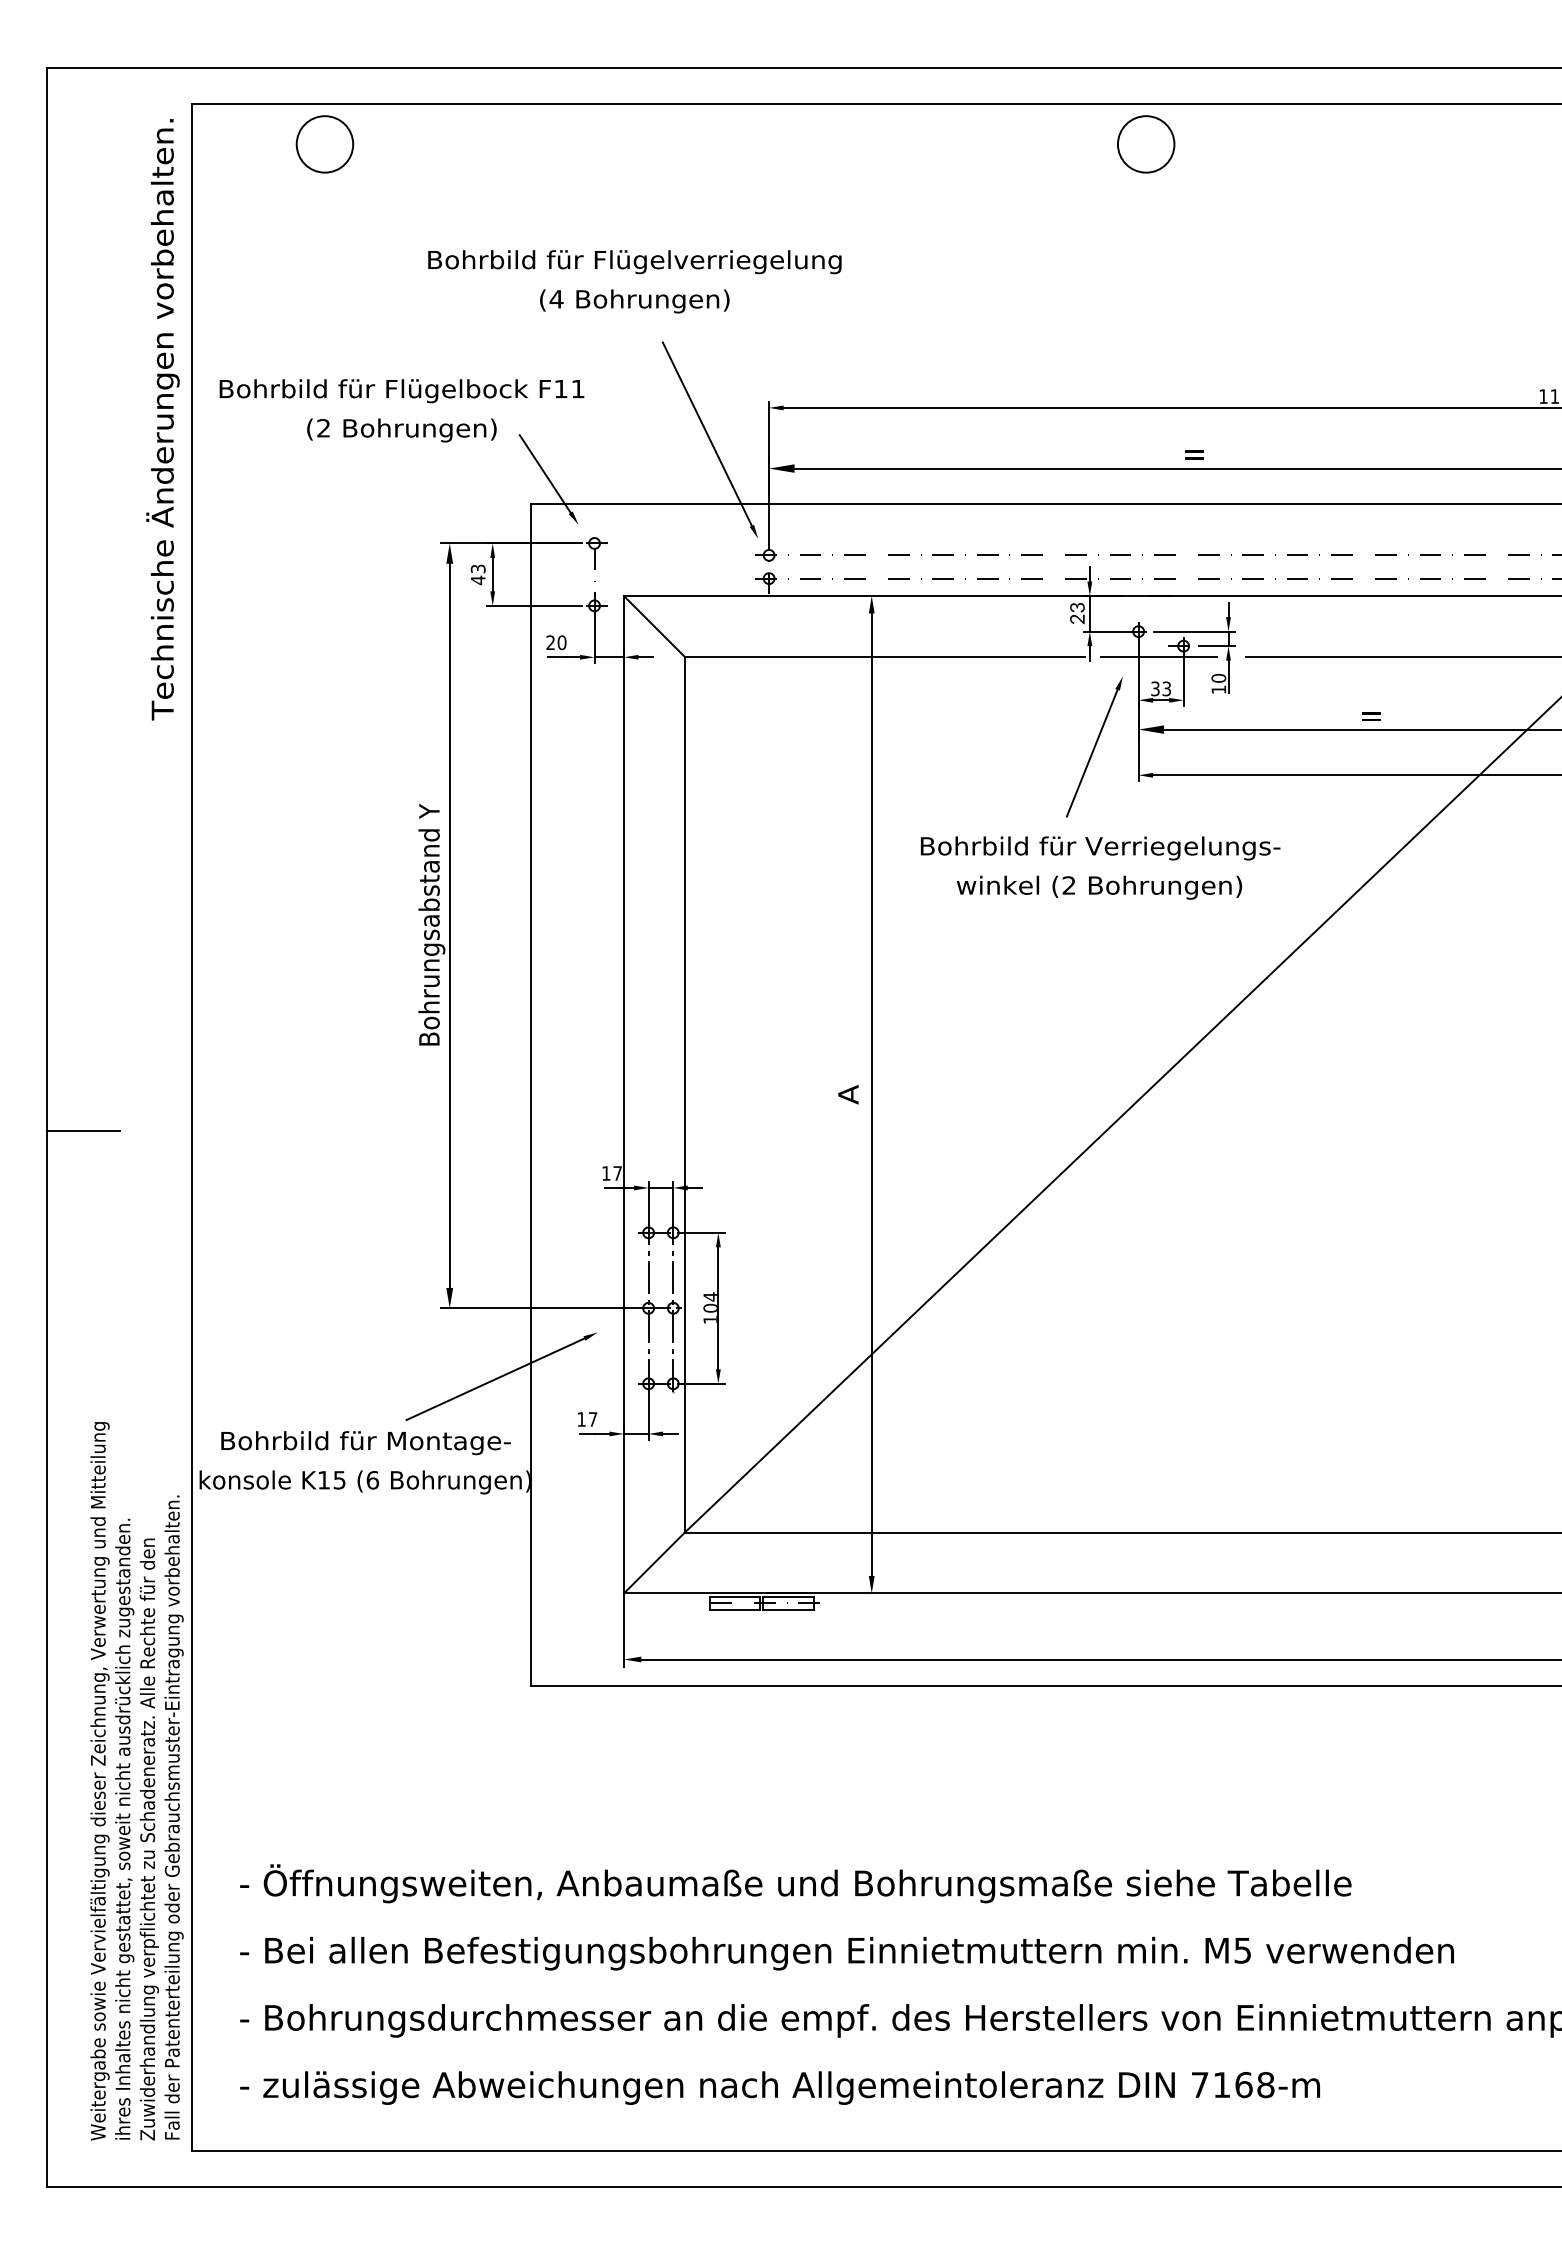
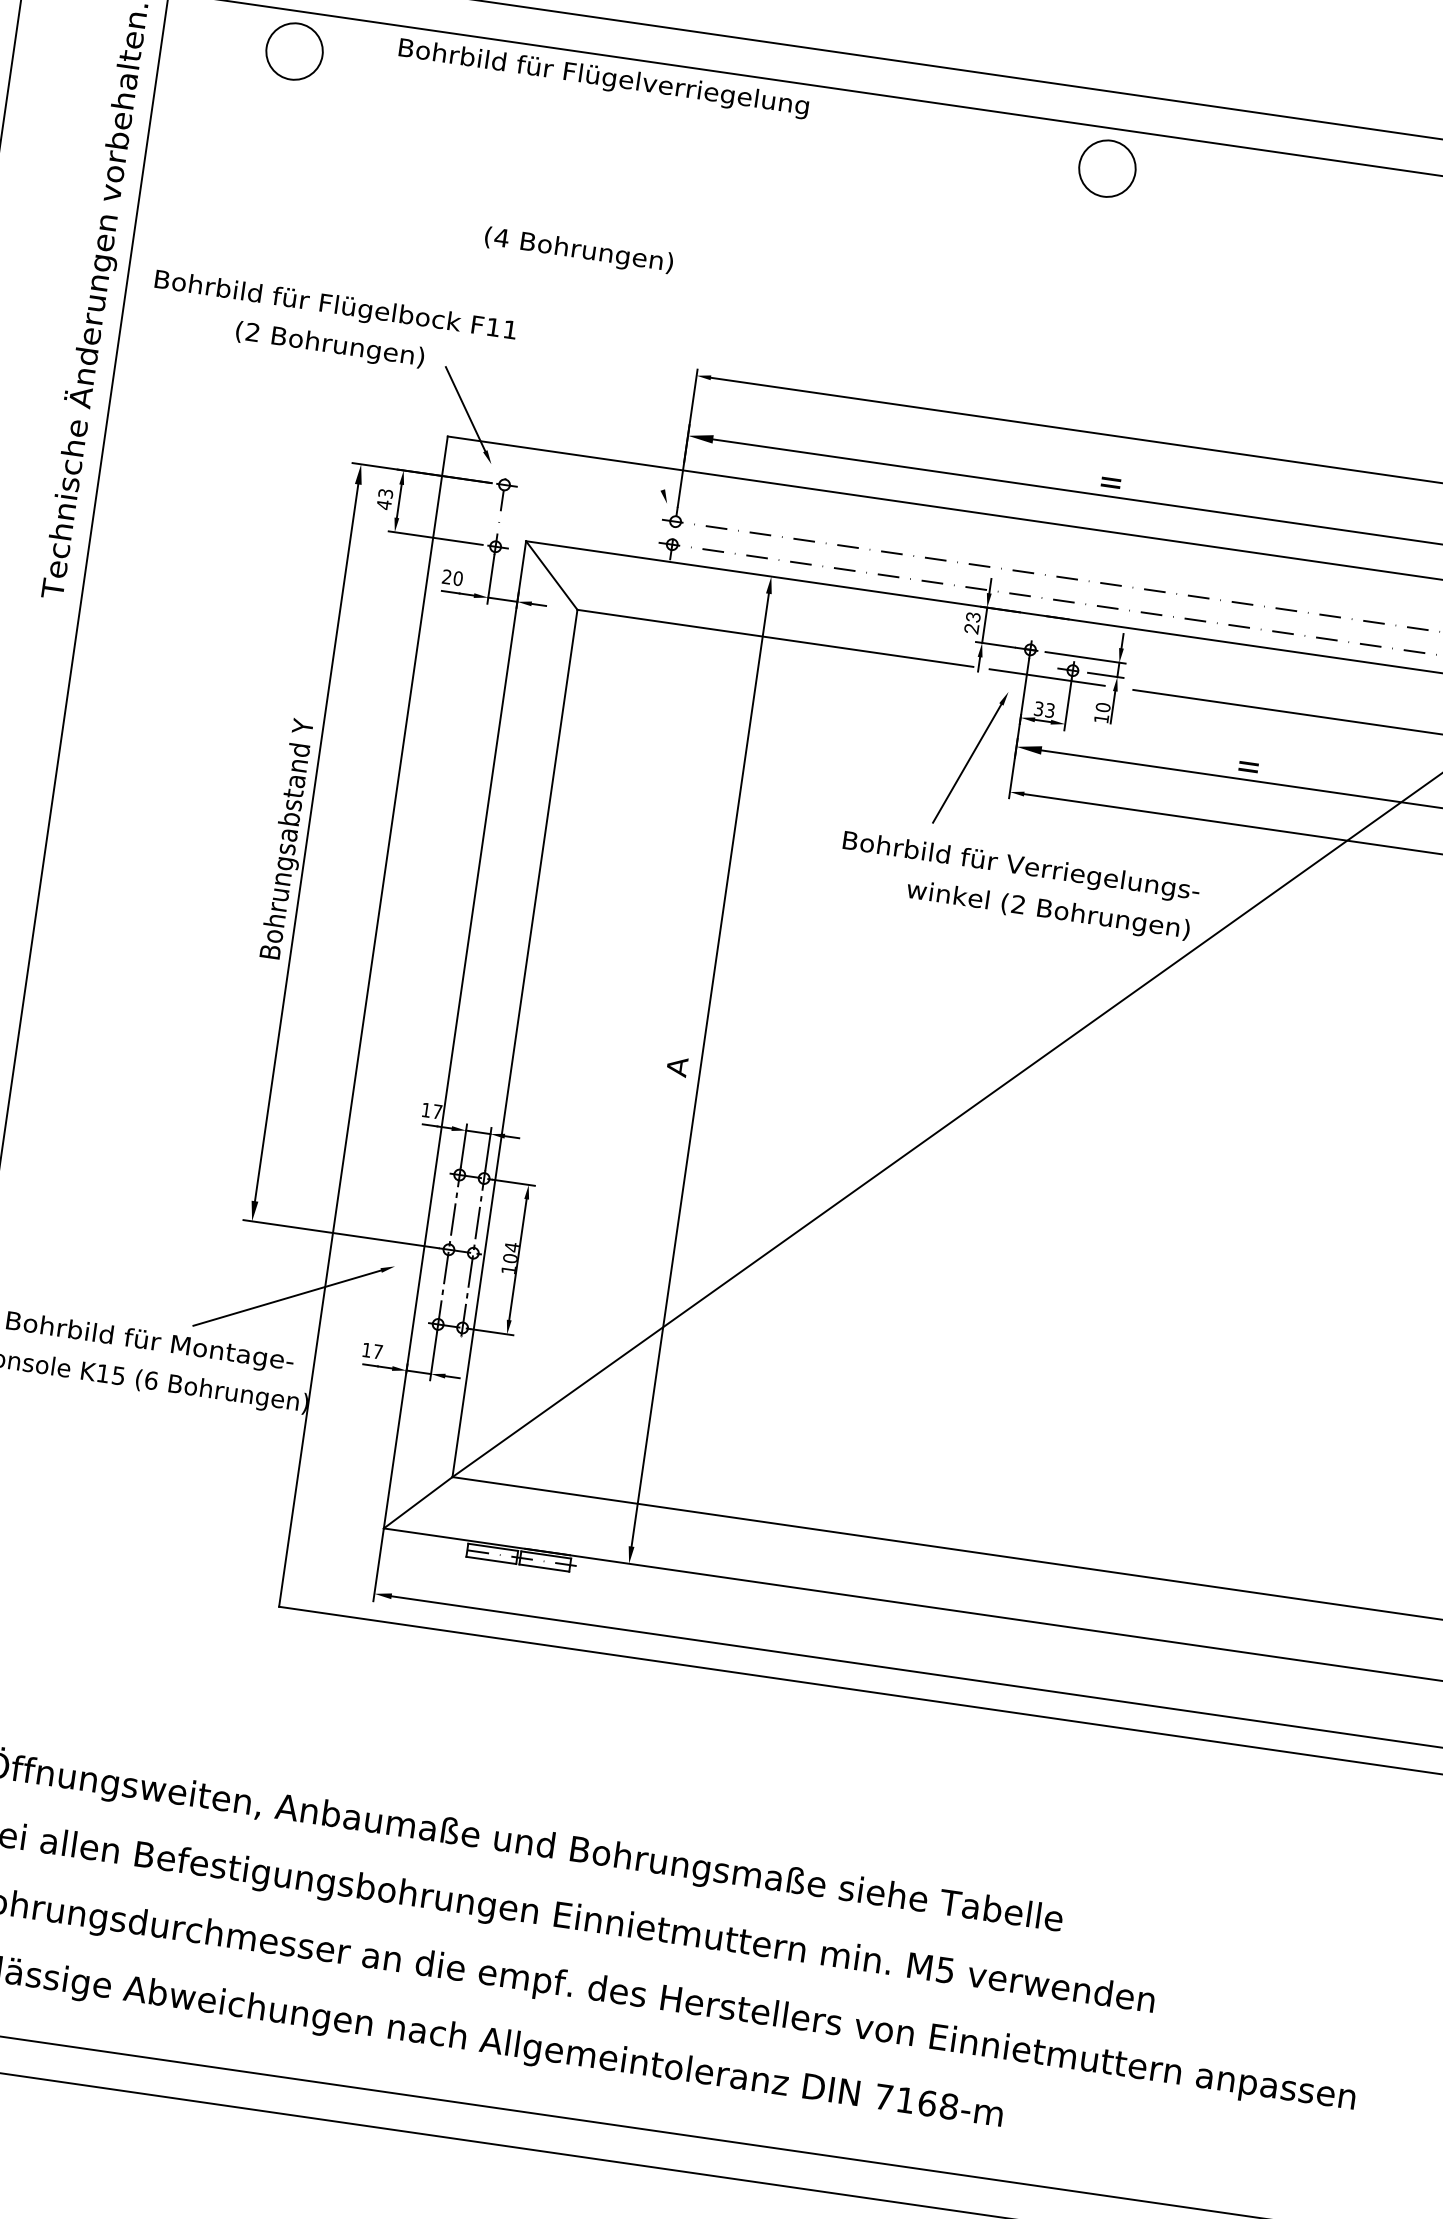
text: (634, 262) -> (603, 78), moved
line: (706, 433) -> (631, 392), removed
text: (1100, 848) -> (1021, 867), moved
text: (1099, 887) -> (1048, 910), moved

